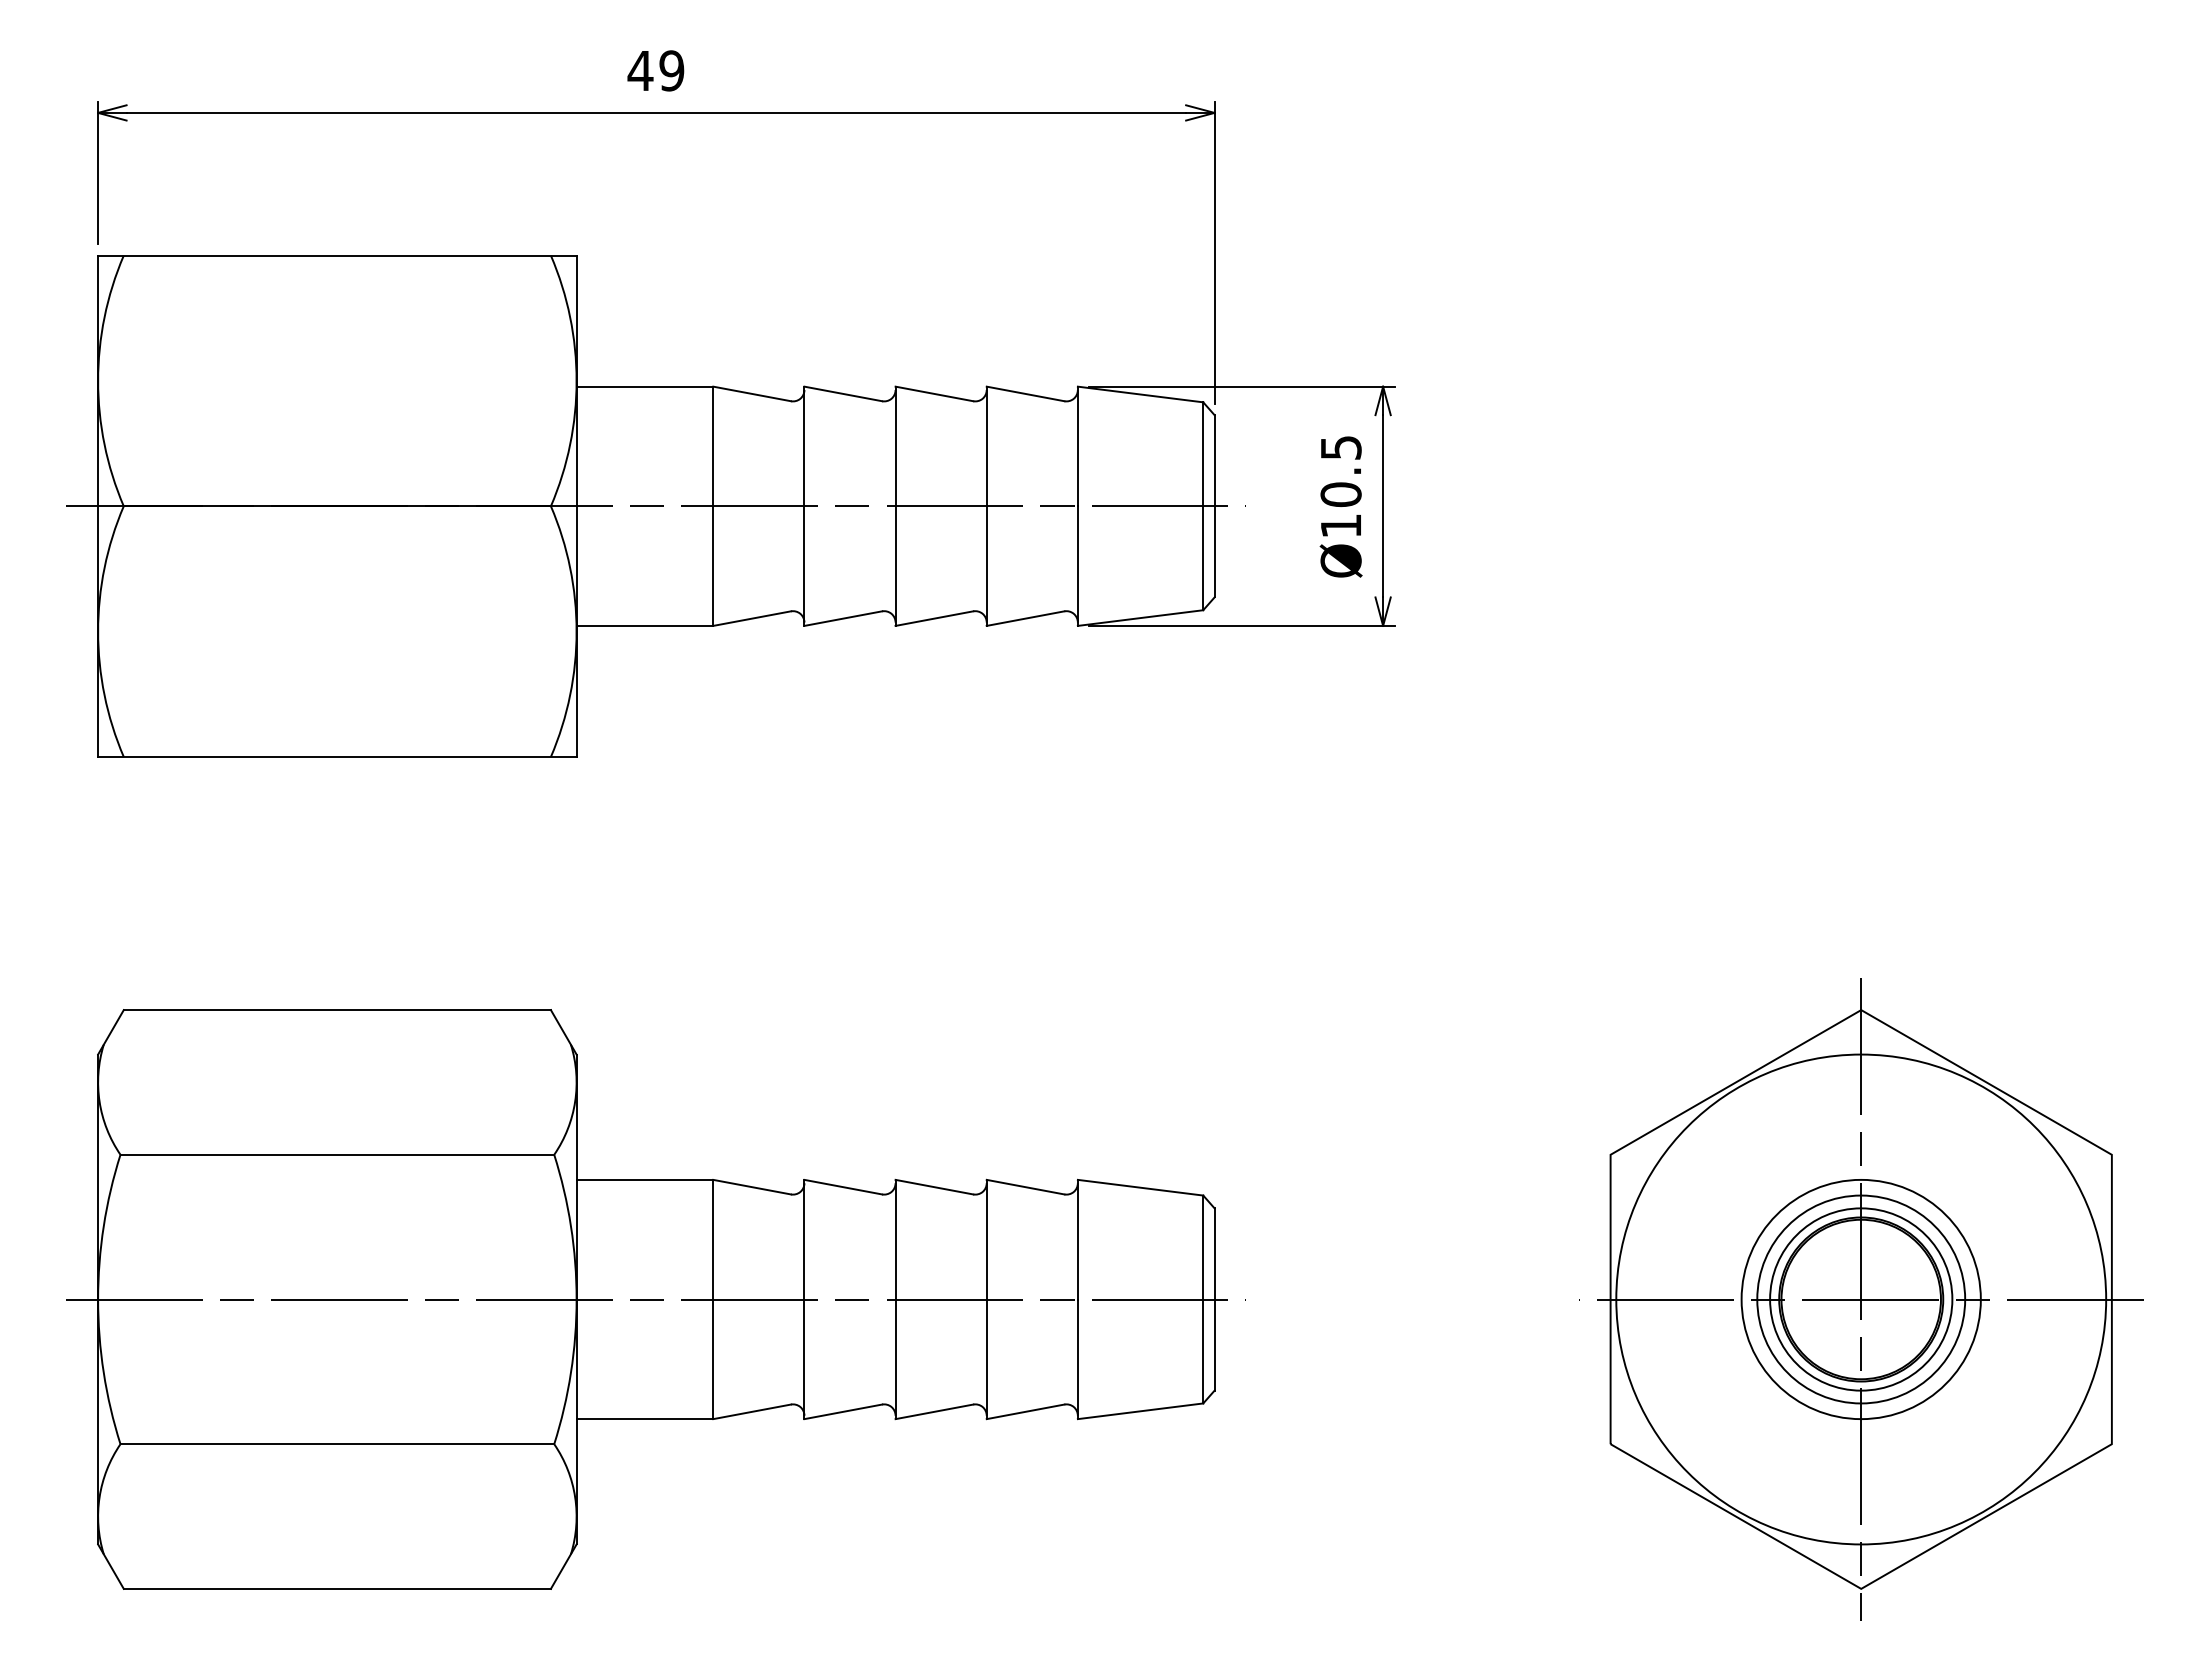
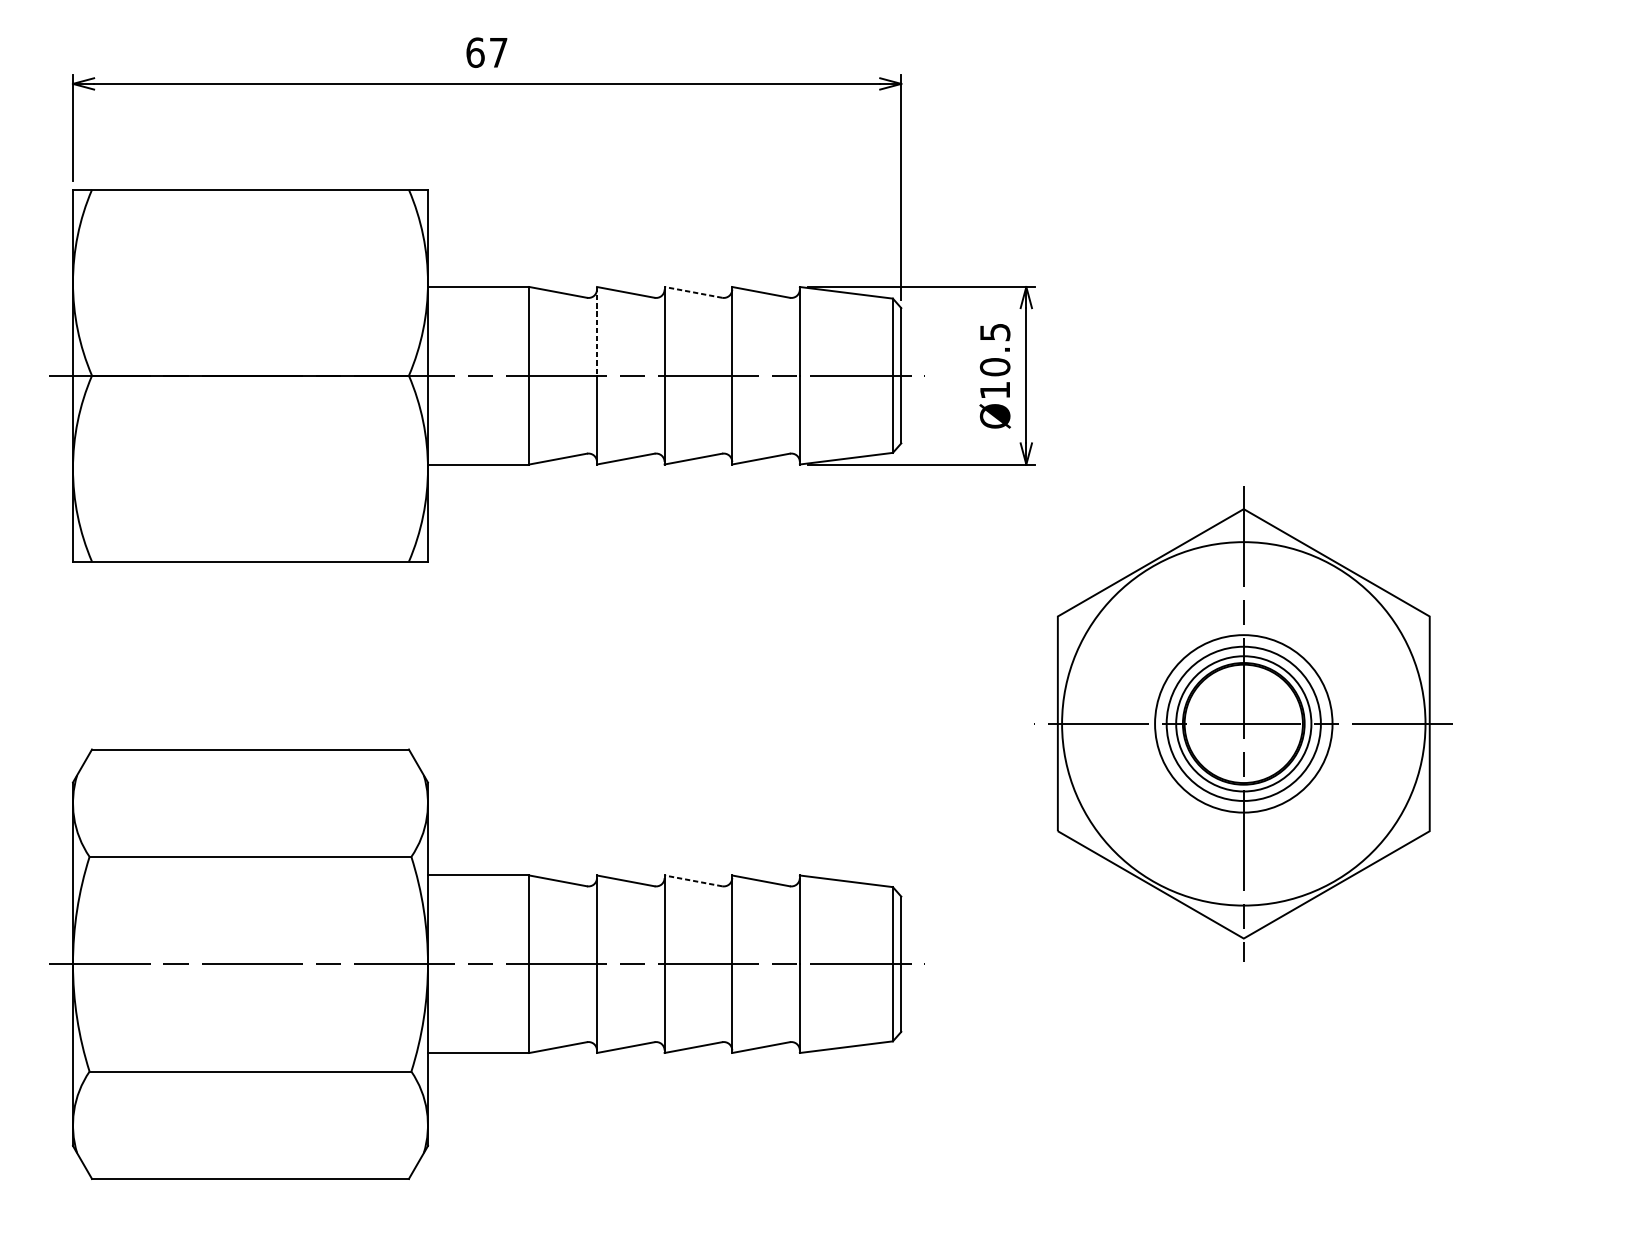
text: (655, 70) -> (486, 52), 49 -> 67
line: (934, 393) -> (693, 292), solid -> dashed
line: (804, 446) -> (597, 331), solid -> dashed
line: (934, 1187) -> (693, 881), solid -> dashed
part: (1861, 1299) -> (1243, 723), moved

